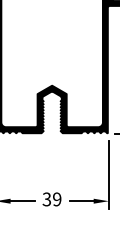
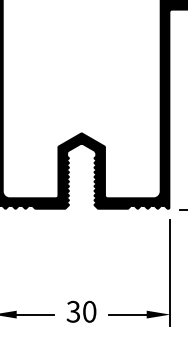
text: (57, 199) -> (90, 311), 39 -> 30

